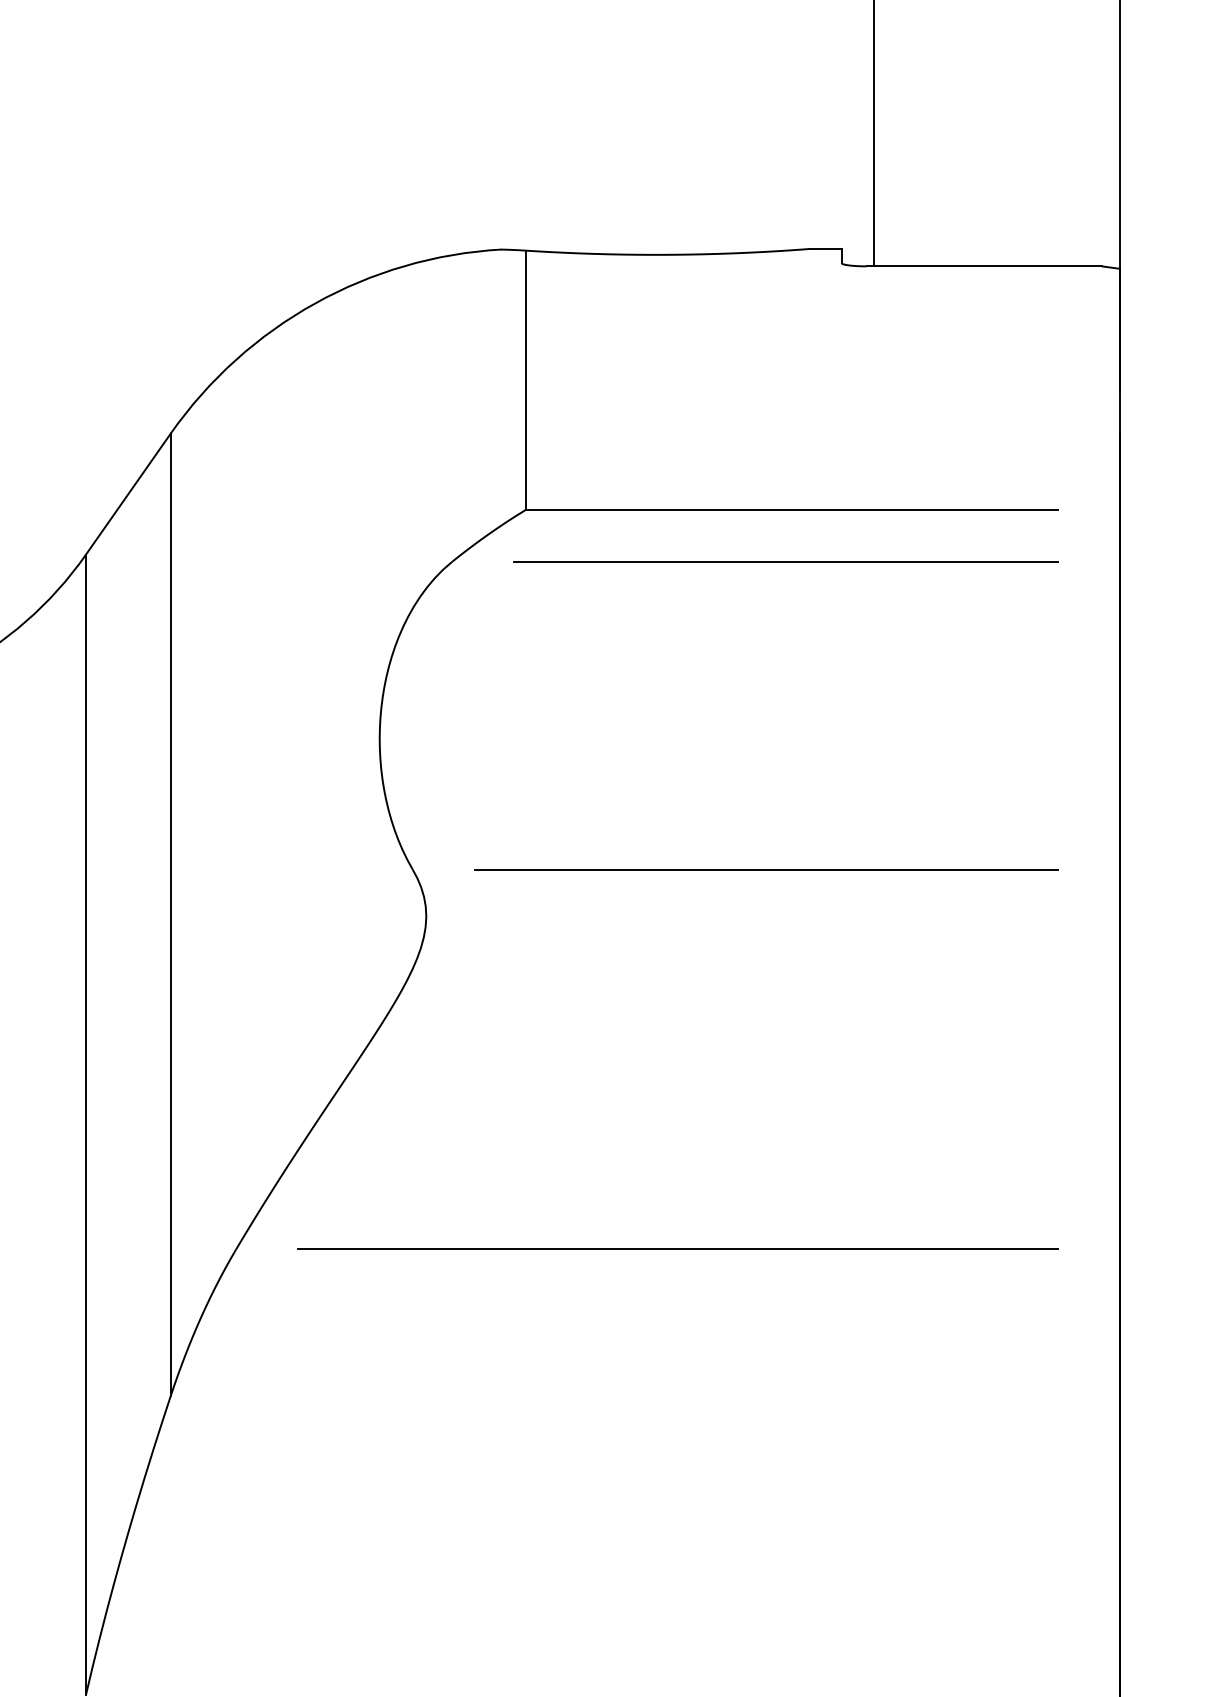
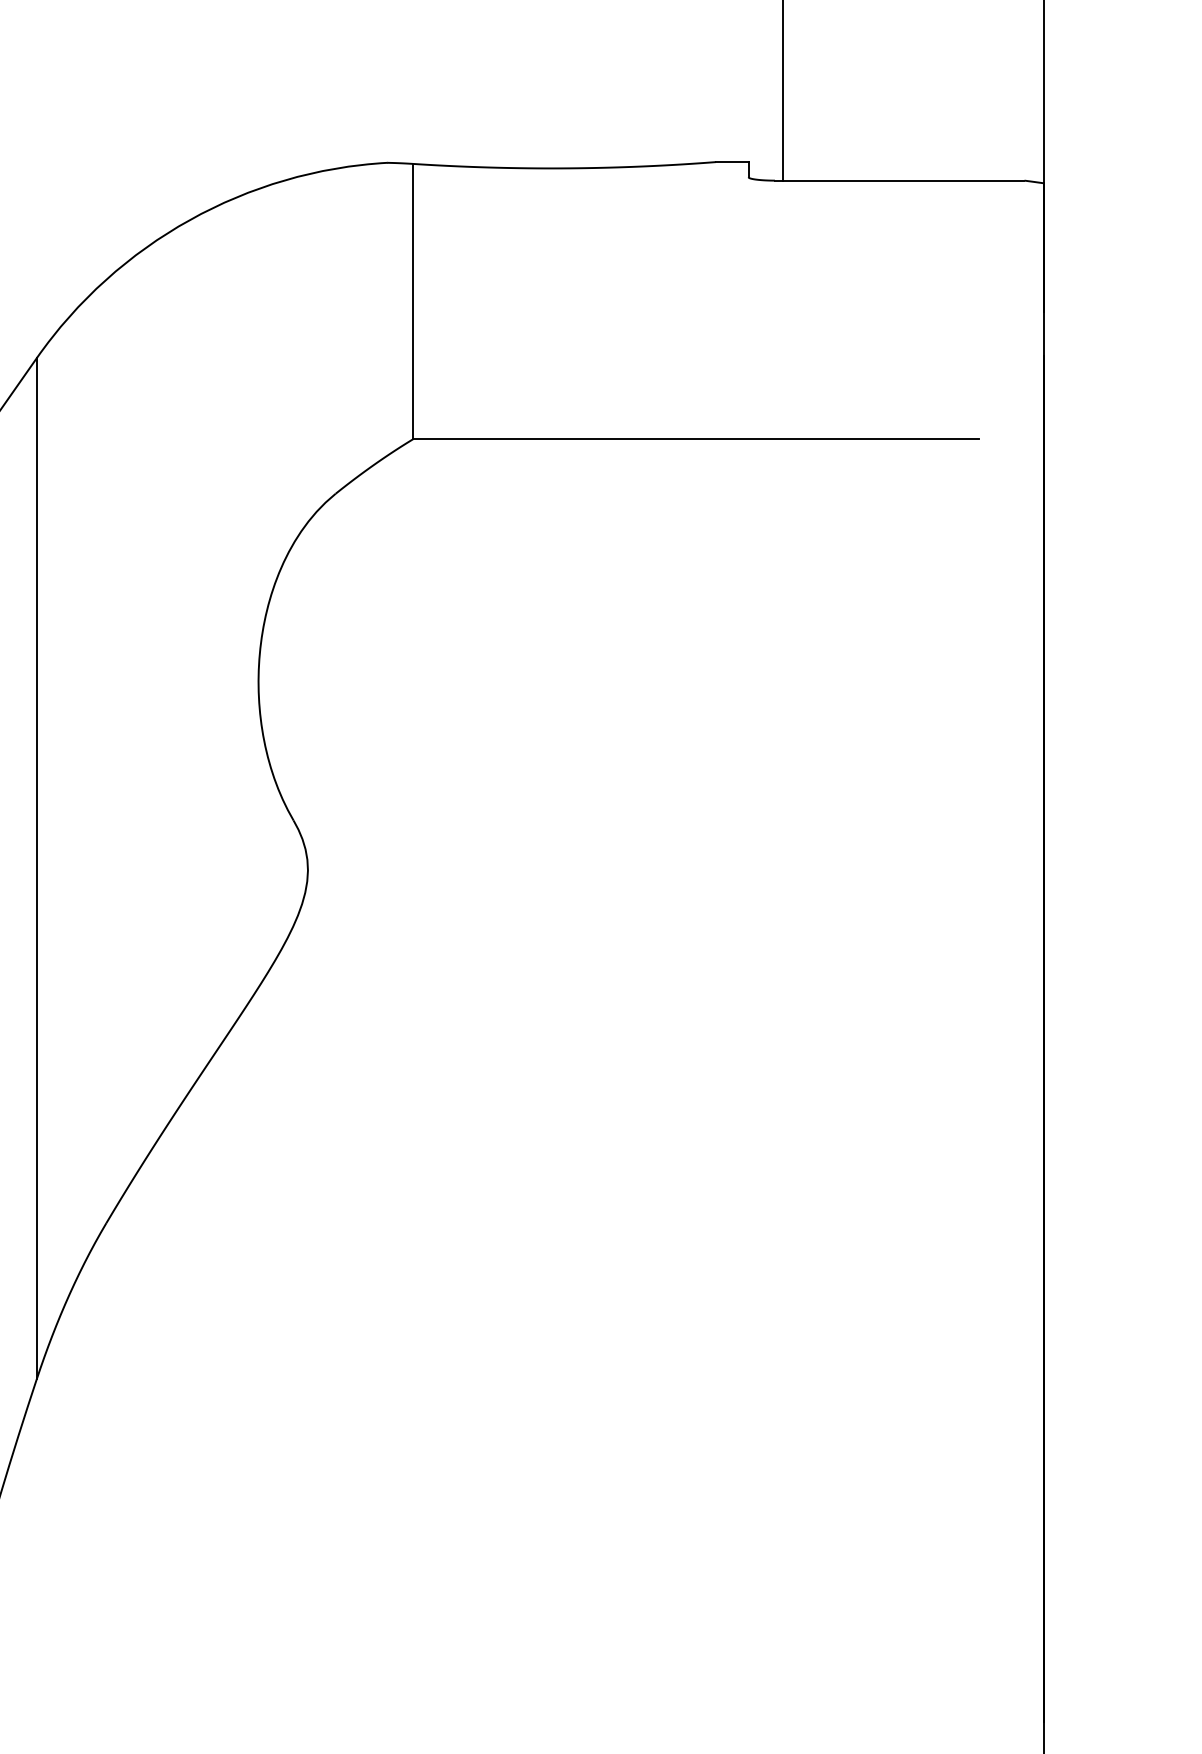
line: (785, 561) -> (688, 493), removed
line: (766, 869) -> (668, 820), removed
line: (678, 1249) -> (575, 1223), removed

